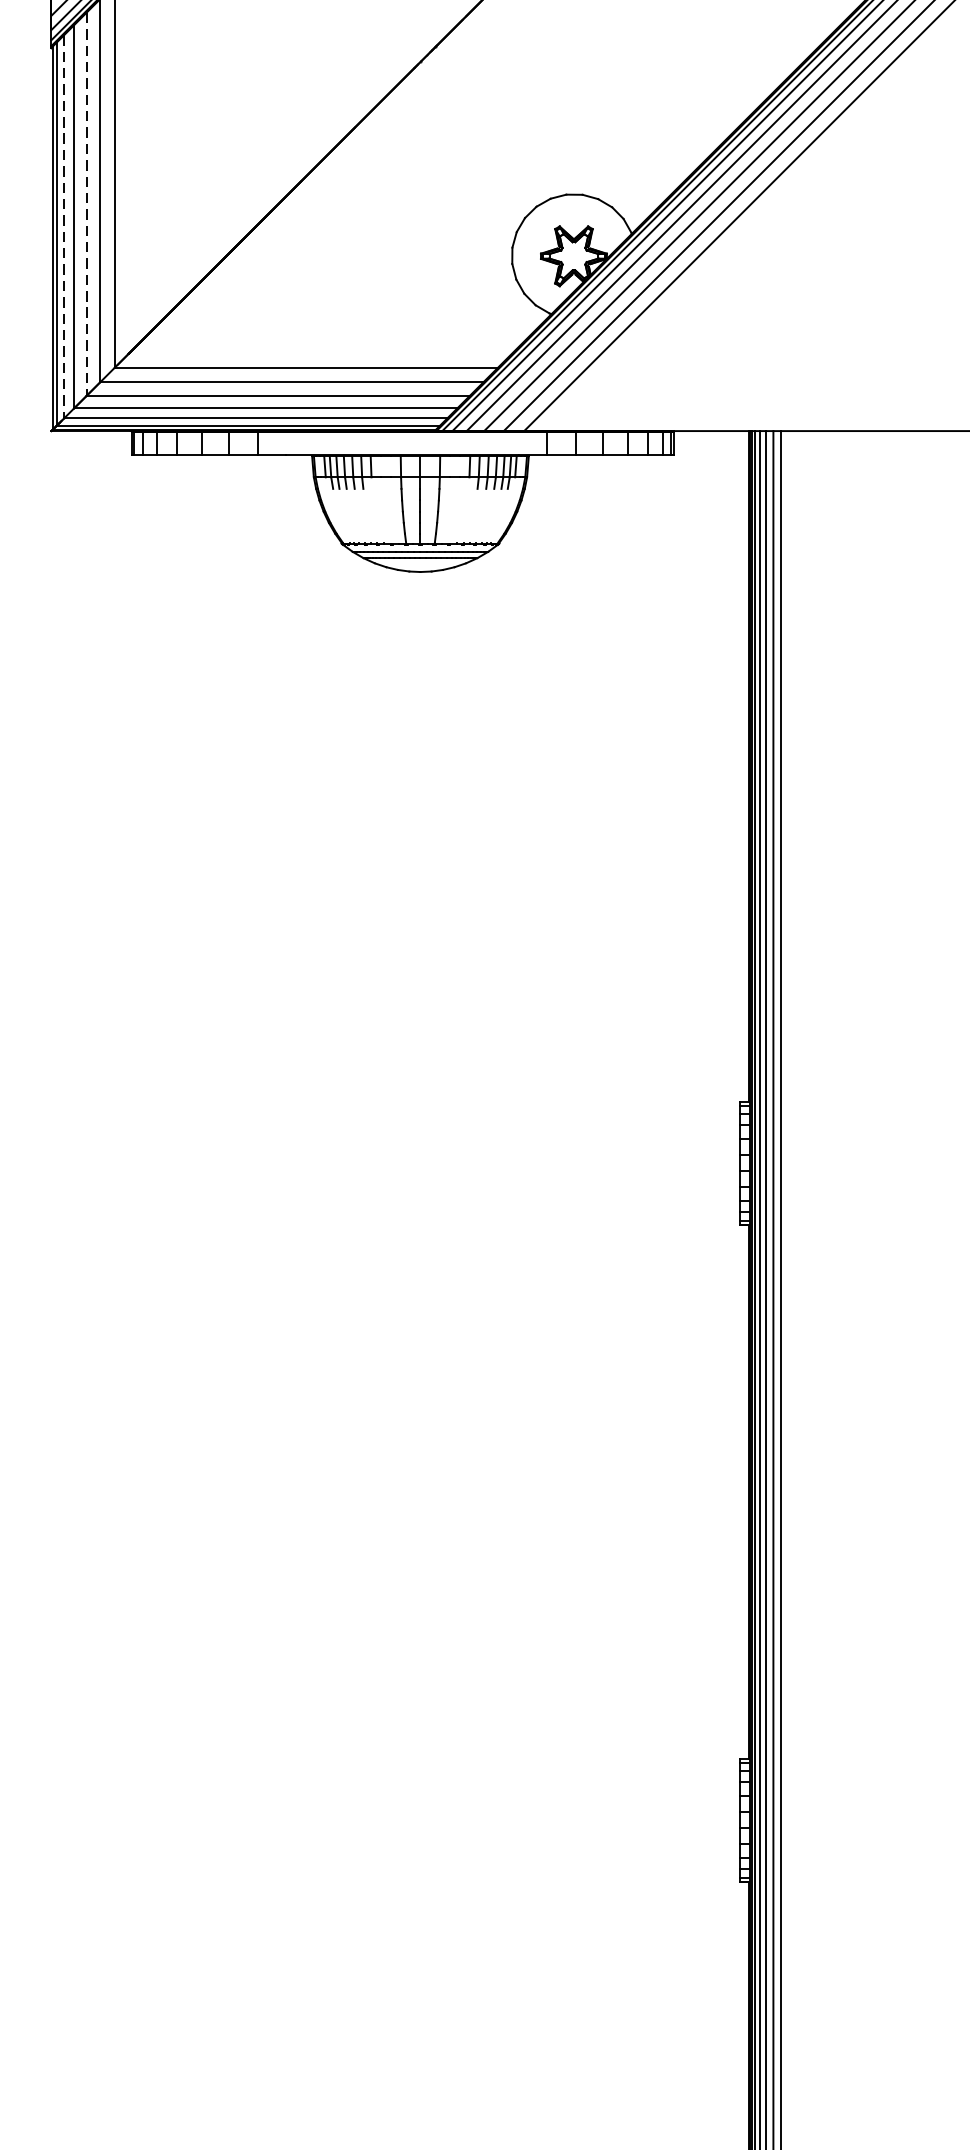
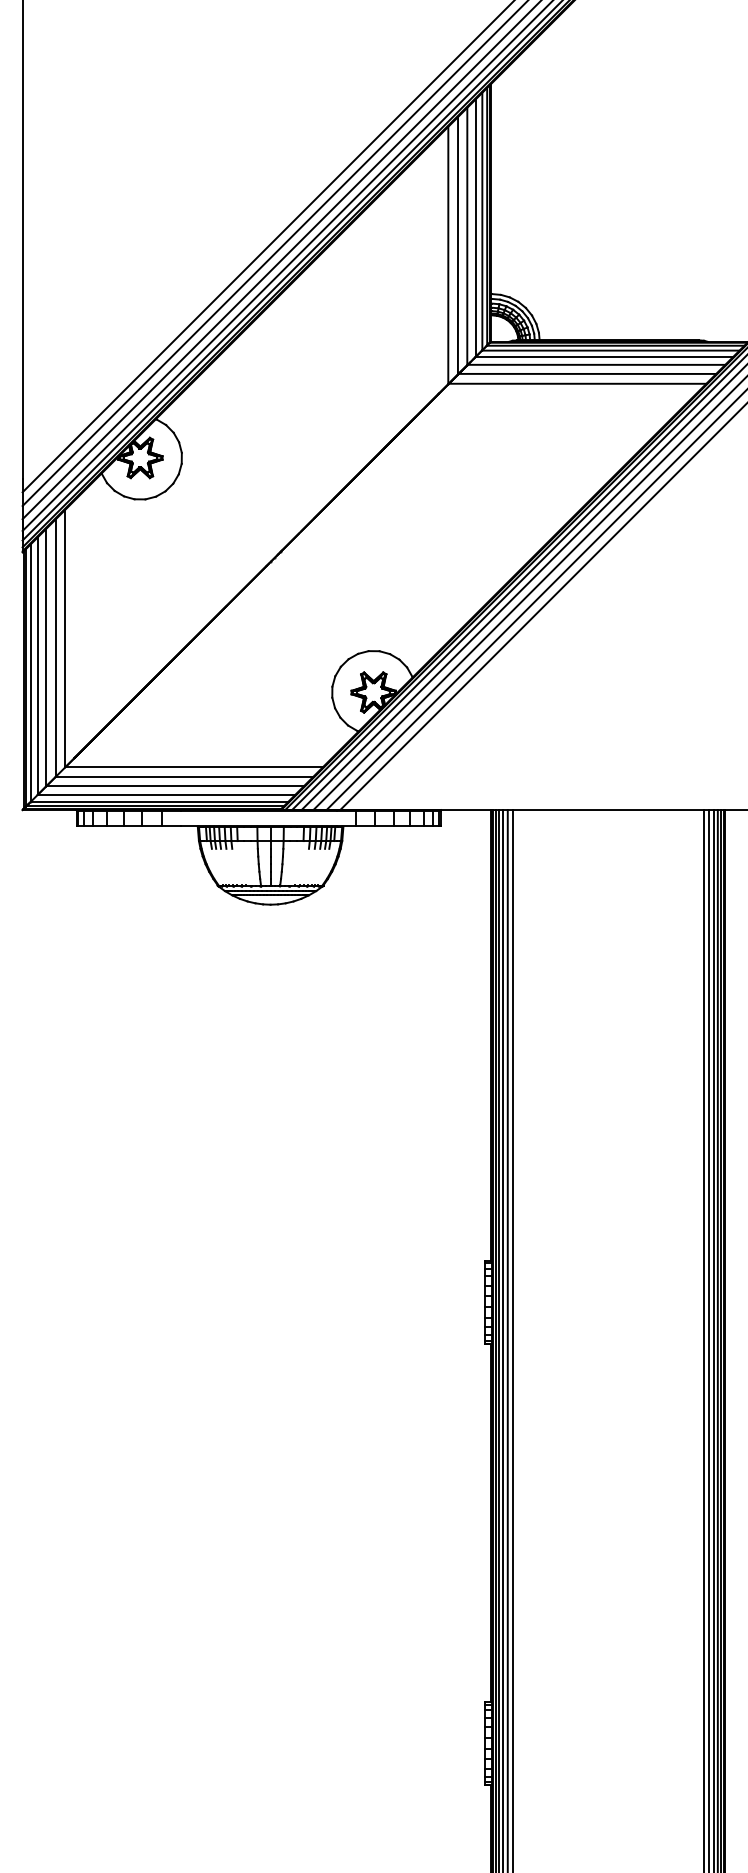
line: (86, 204) -> (46, 657), dashed -> solid
line: (64, 226) -> (31, 672), dashed -> solid

